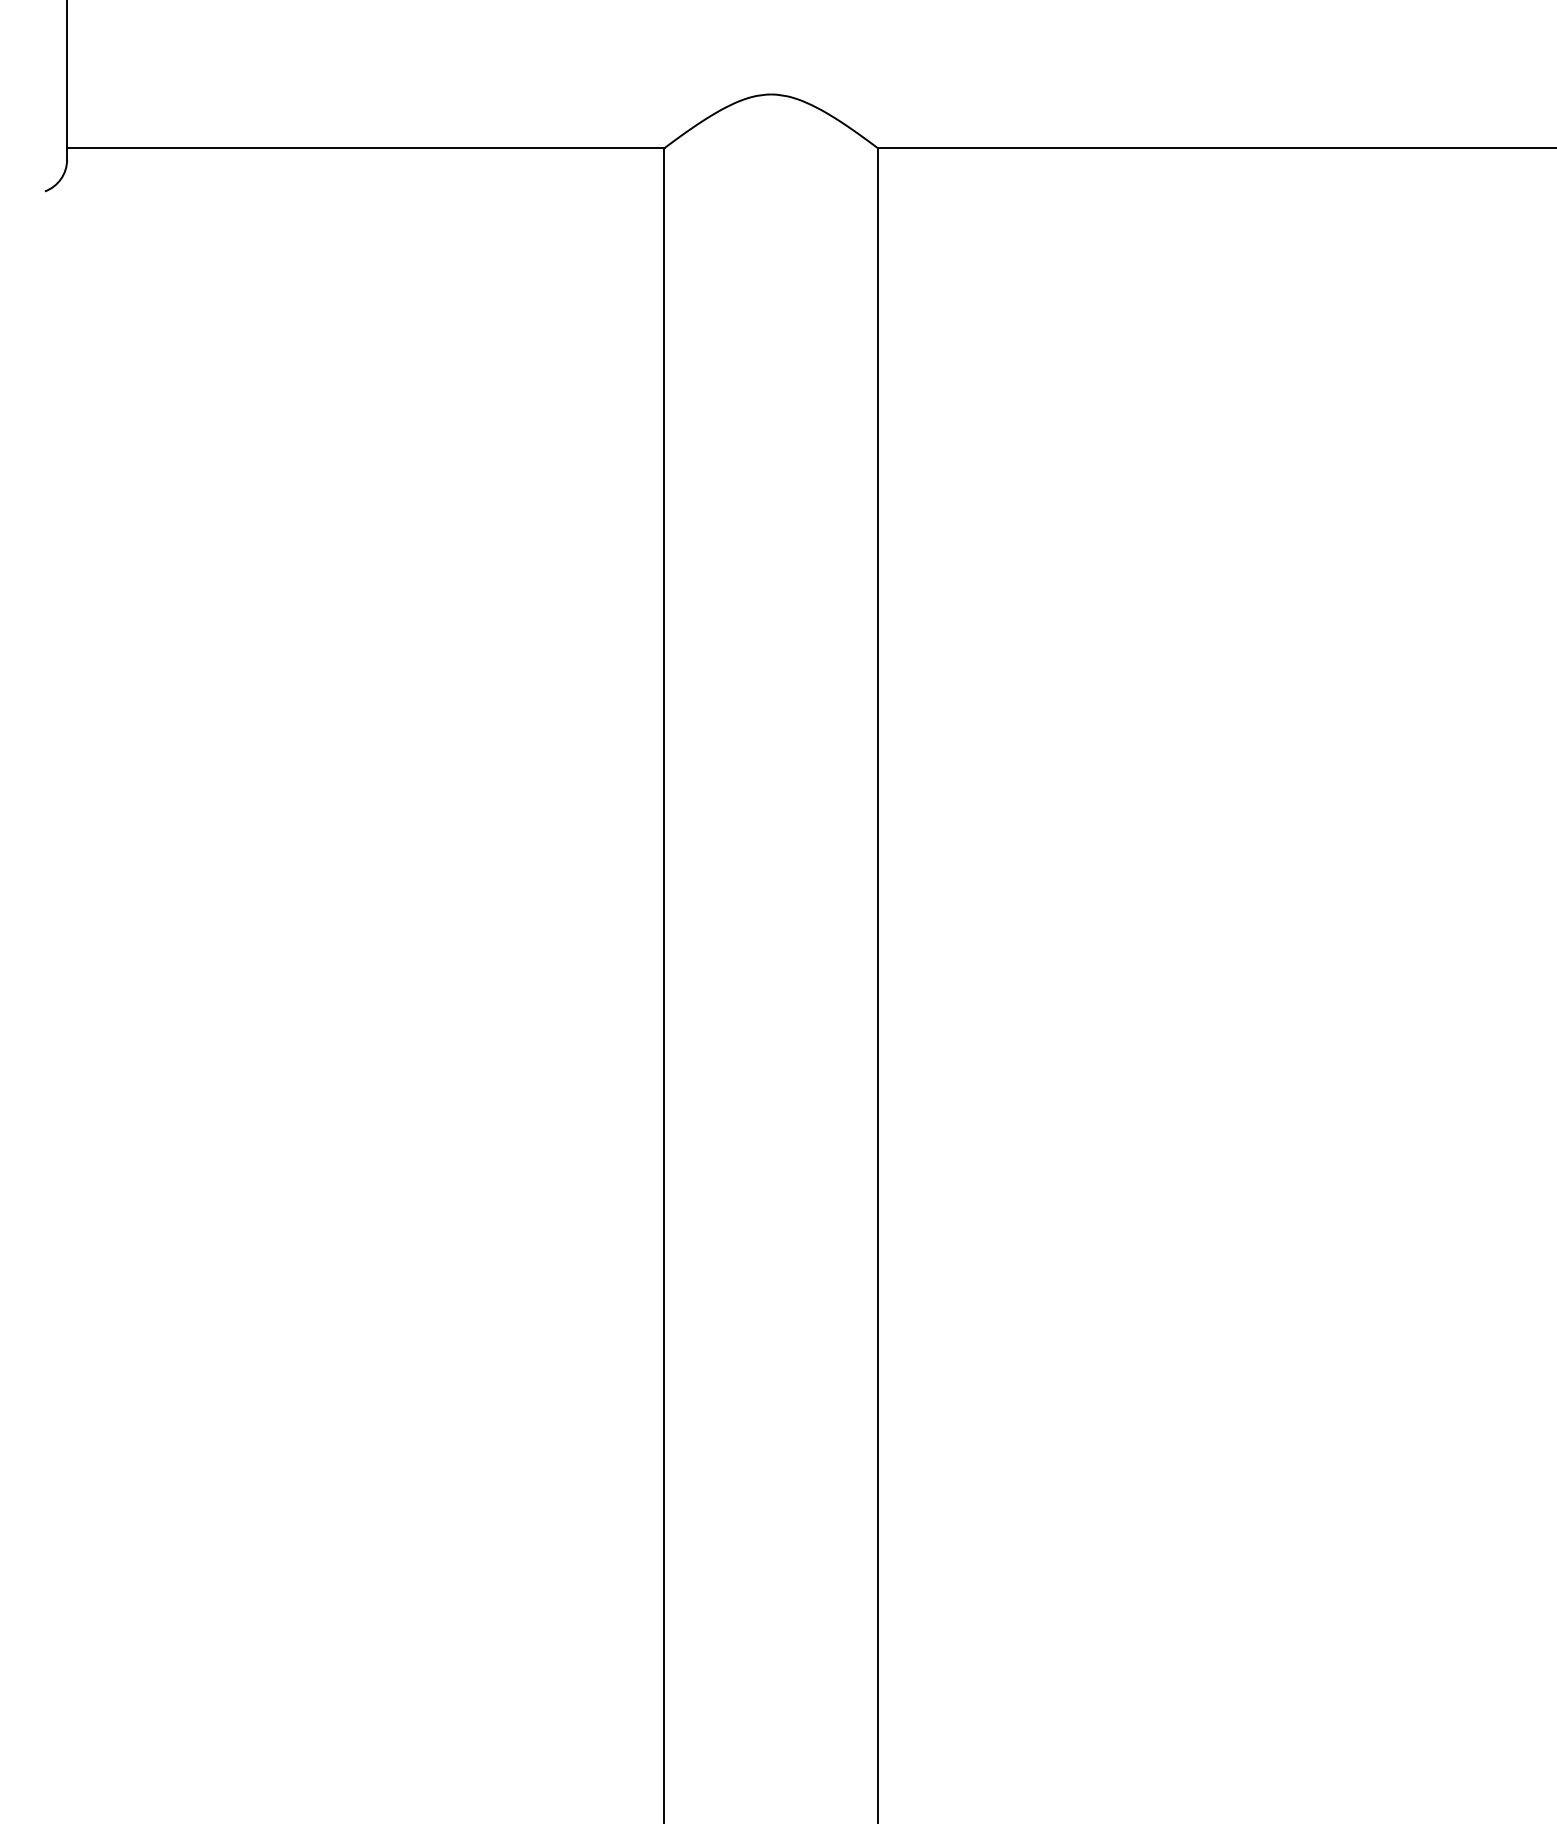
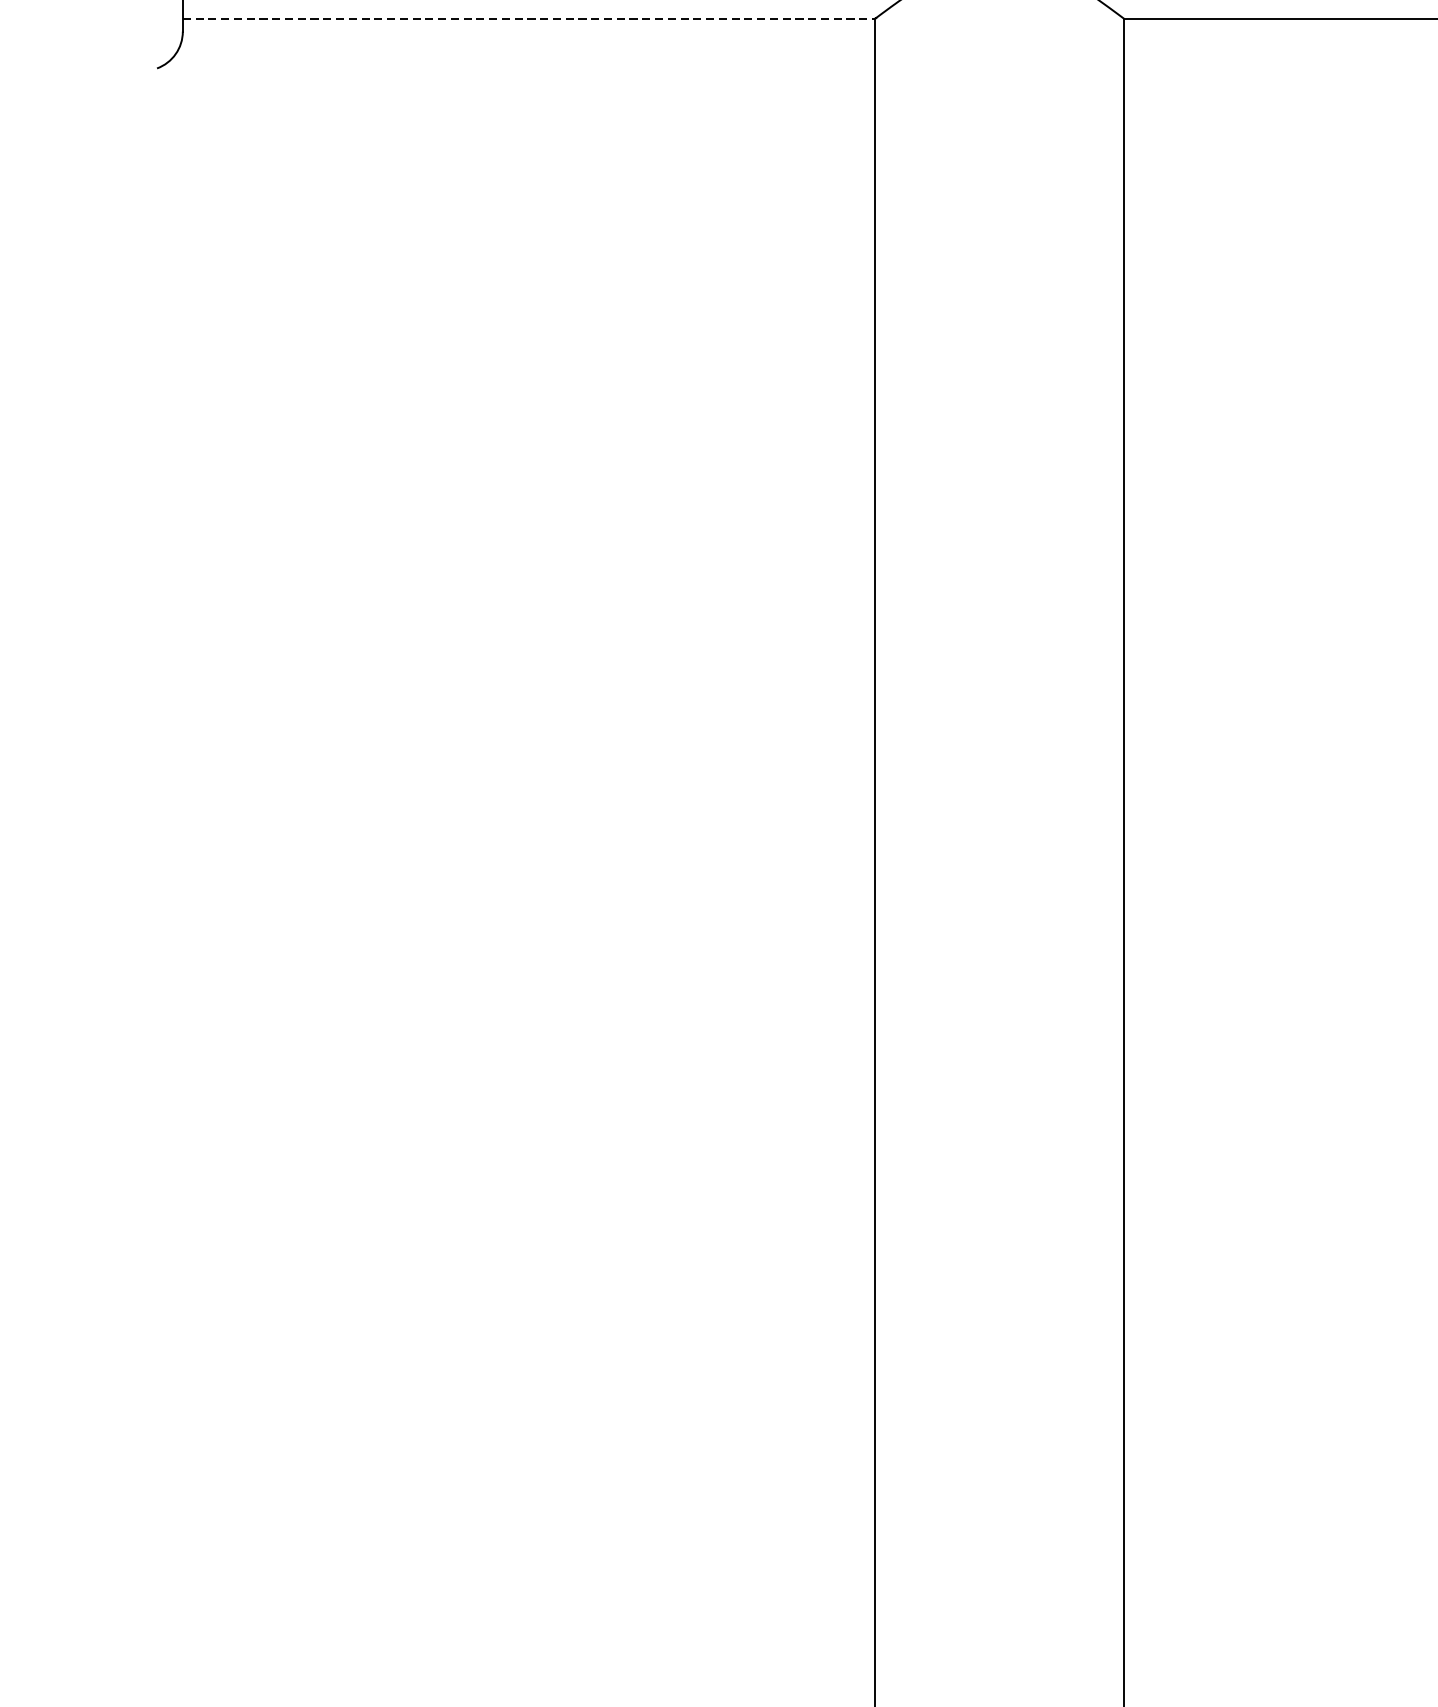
line: (365, 148) -> (528, 18), solid -> dashed

